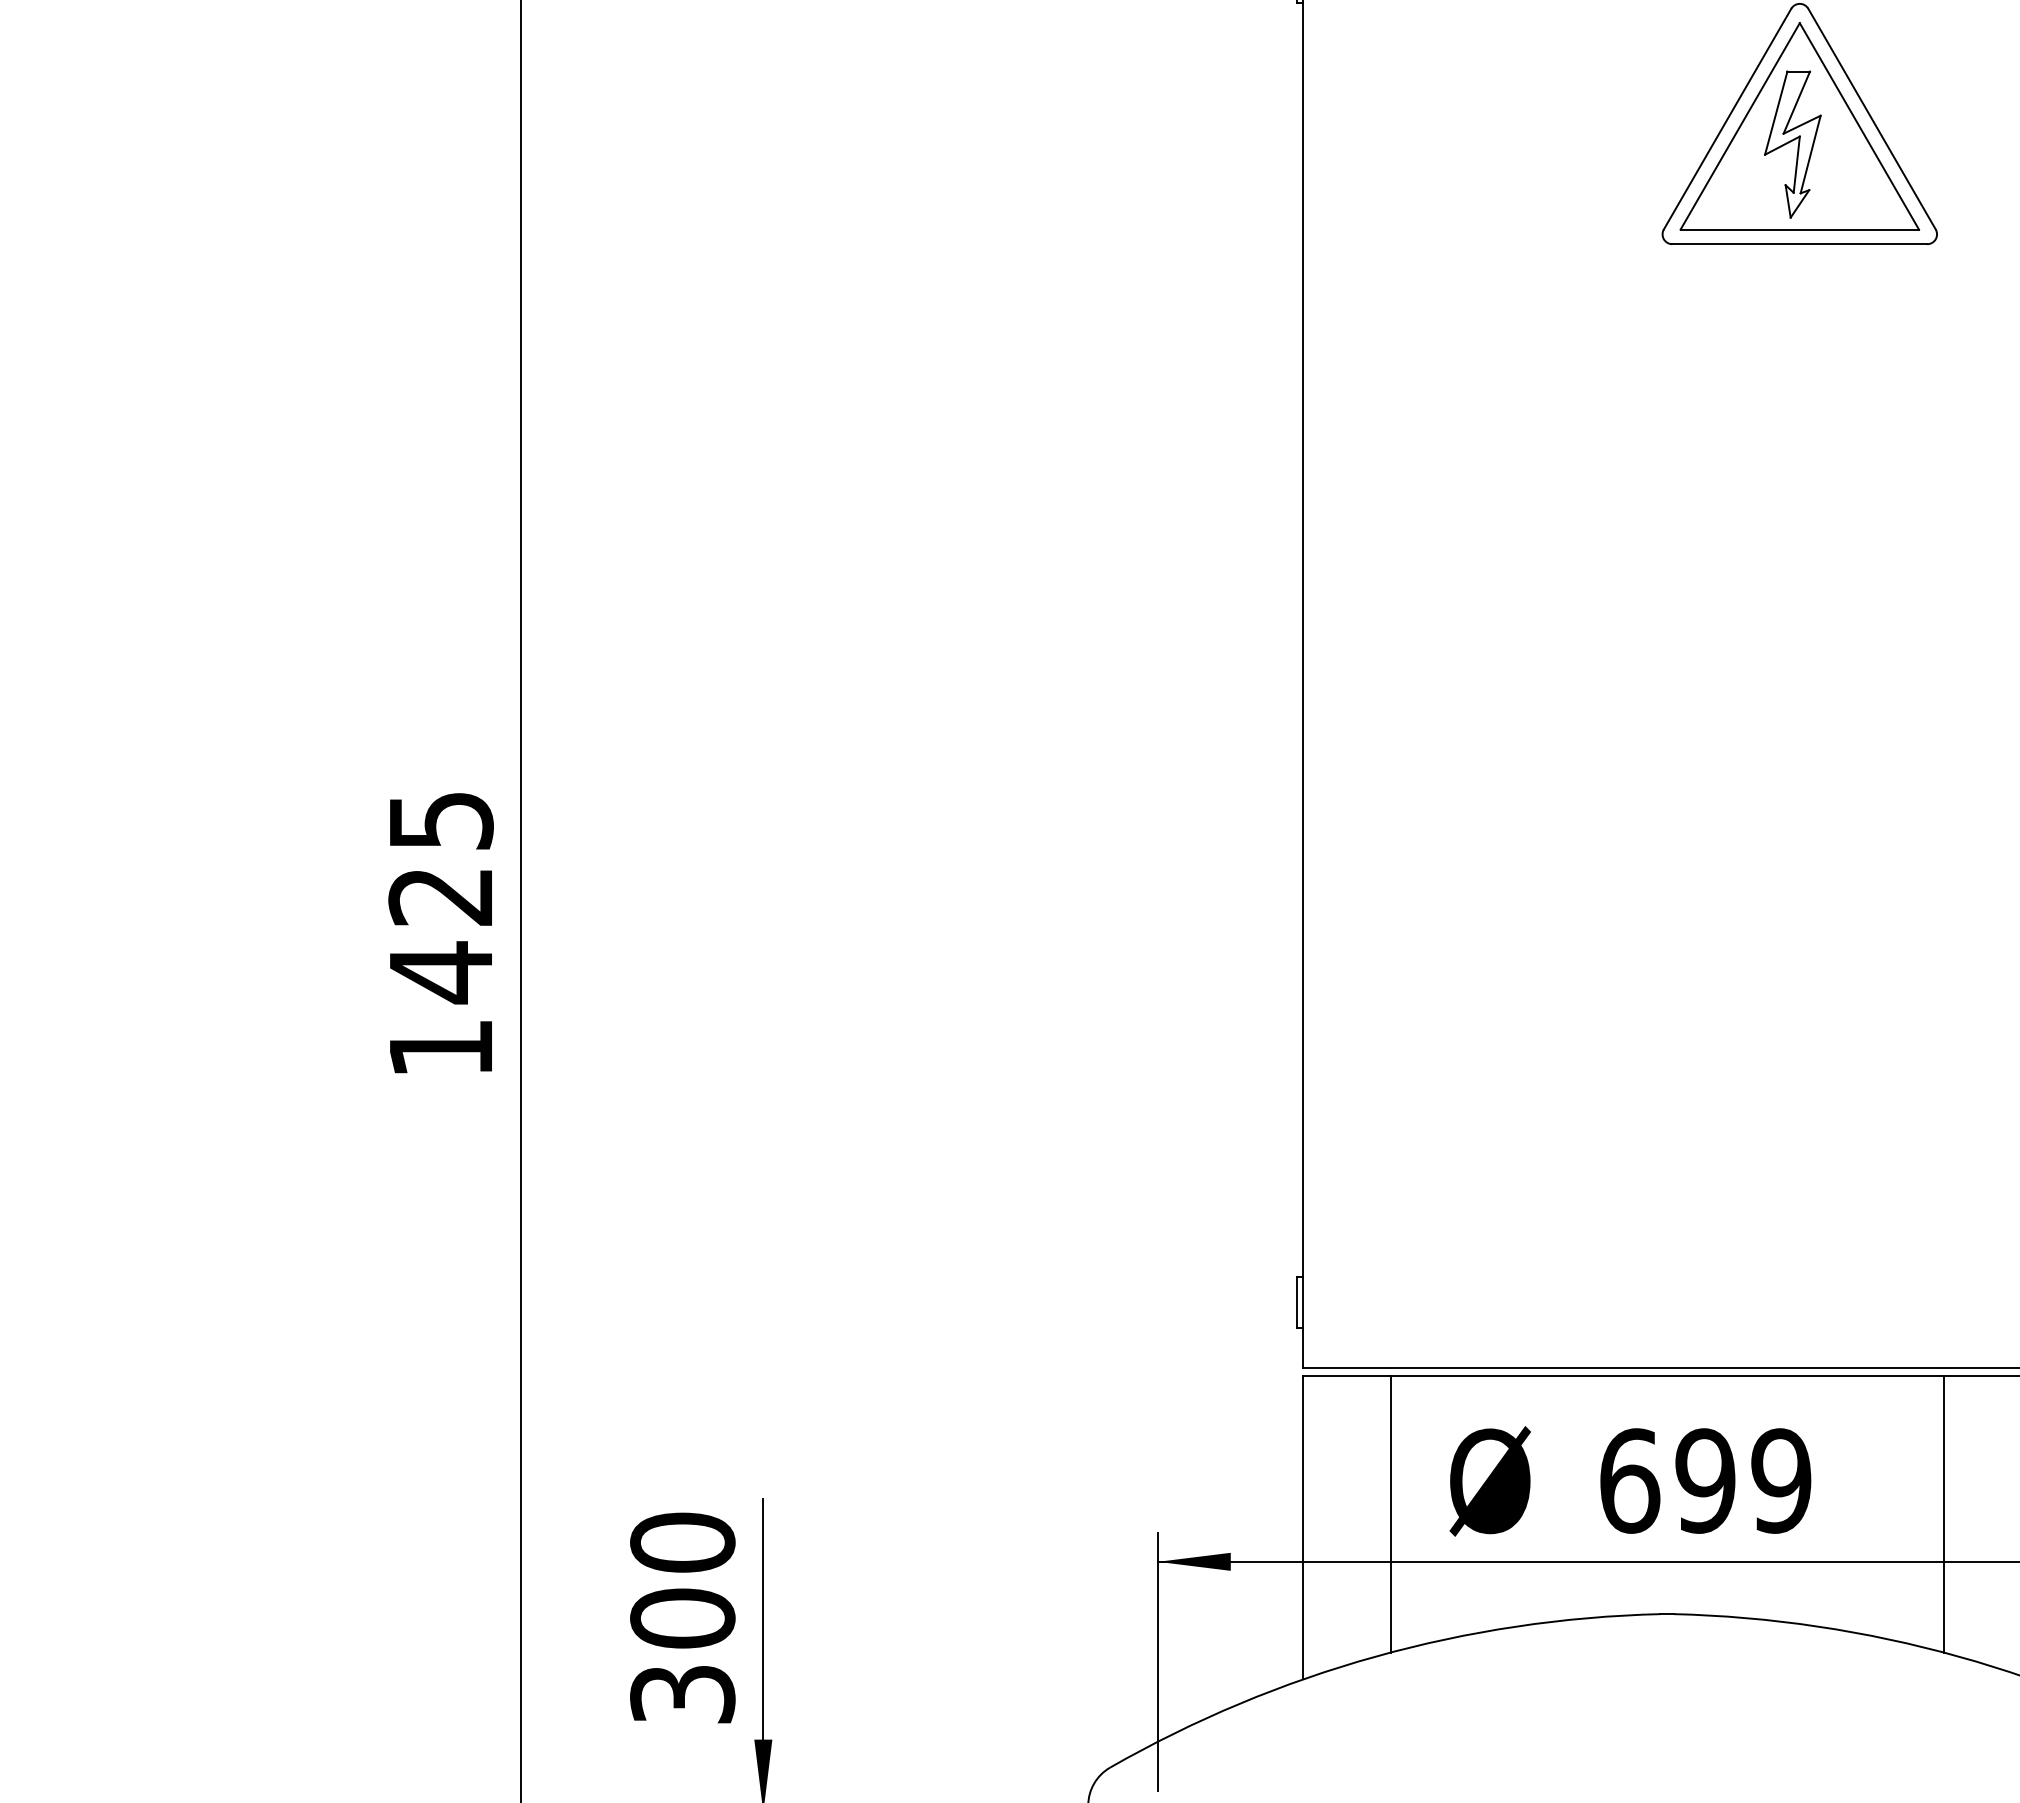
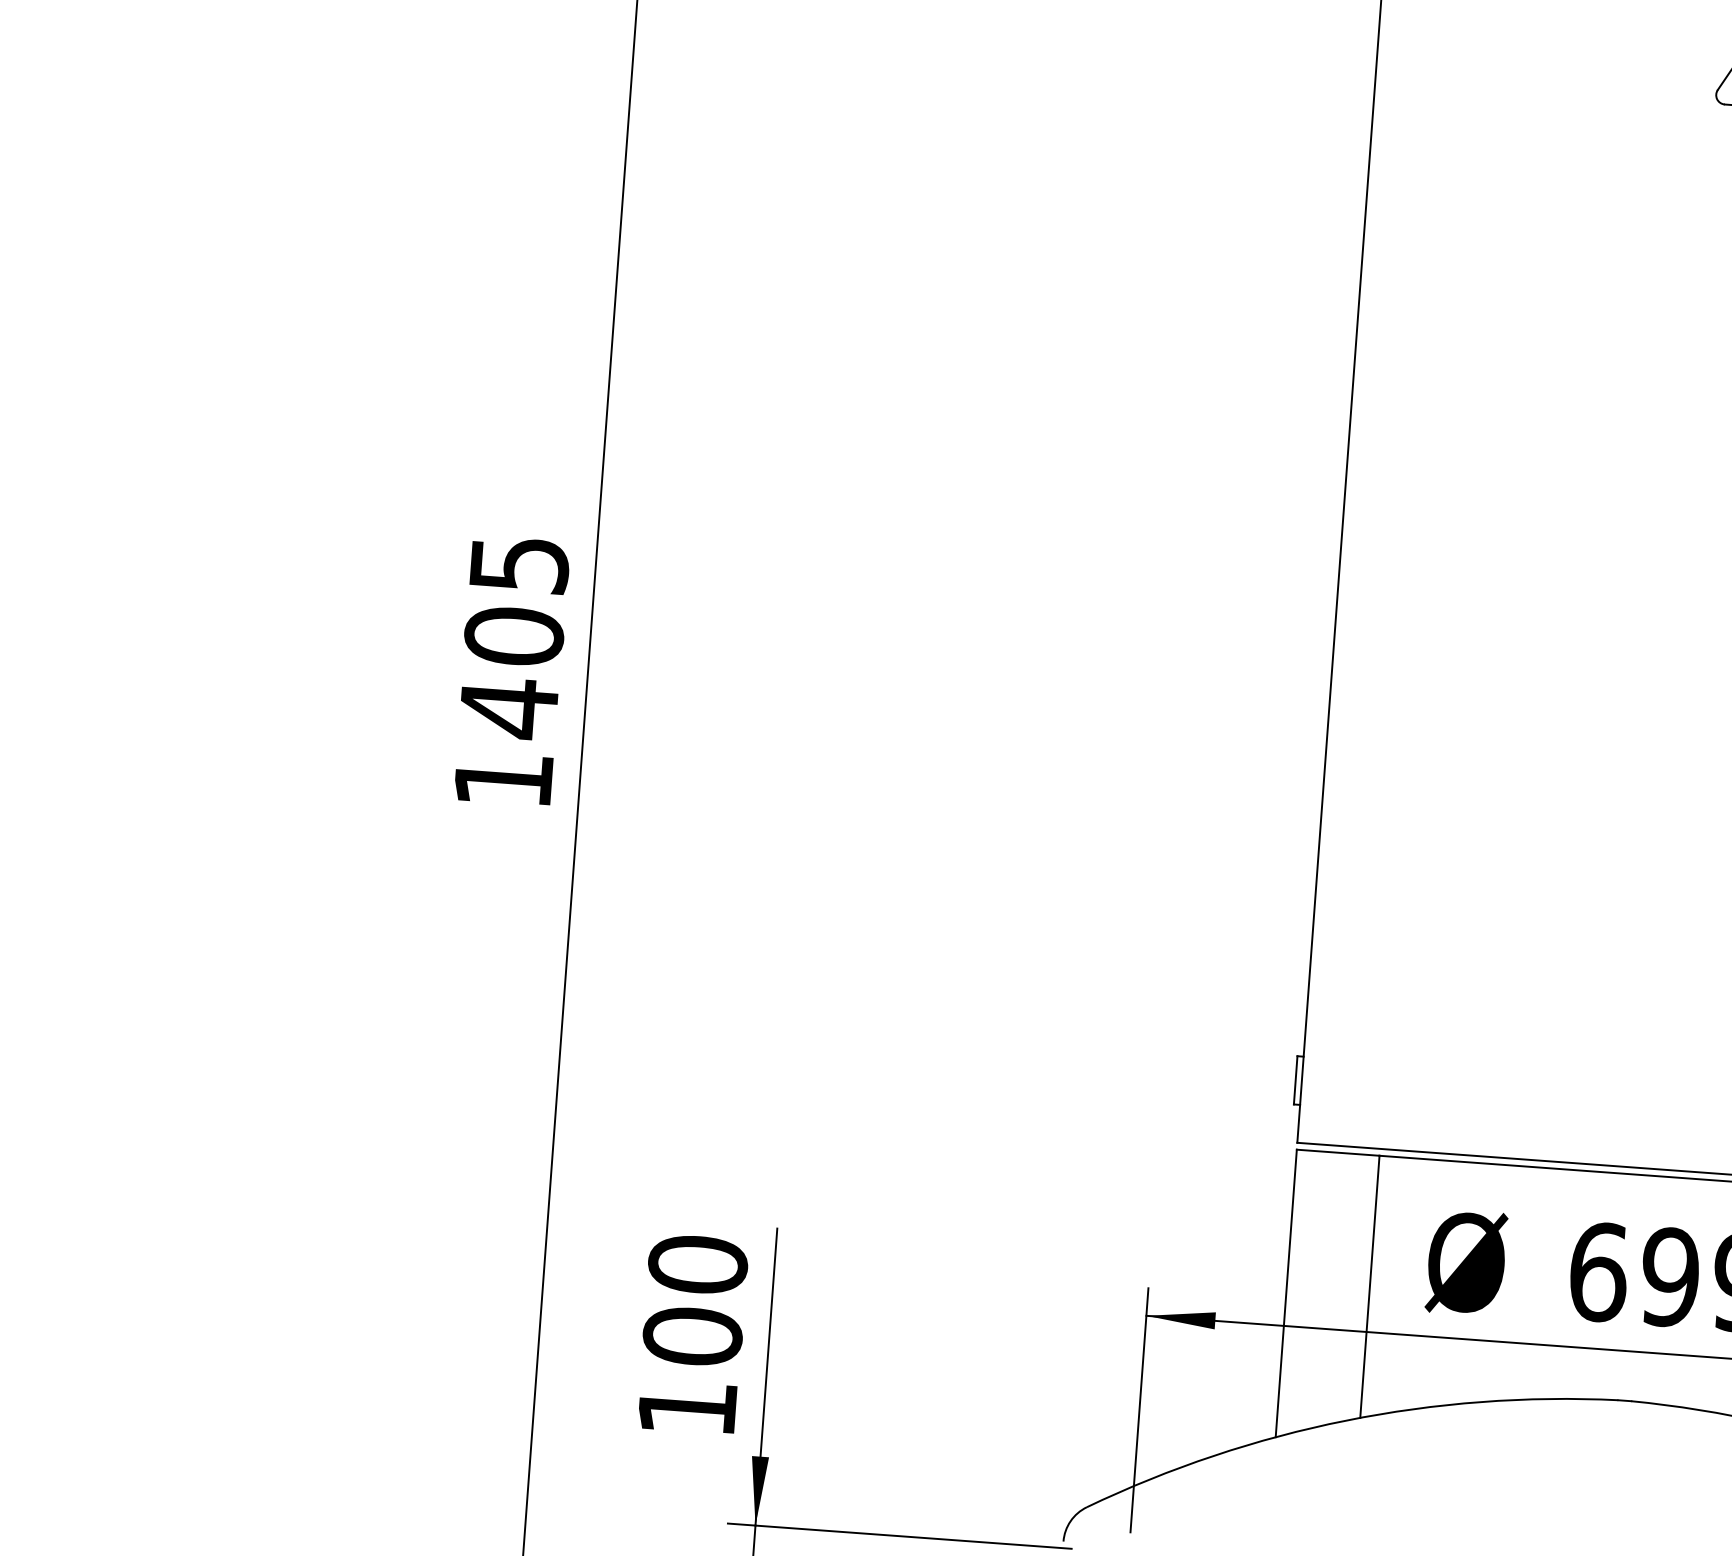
text: (440, 896) -> (513, 636), 1425 -> 1405
text: (682, 1694) -> (687, 1408), 300 -> 100

